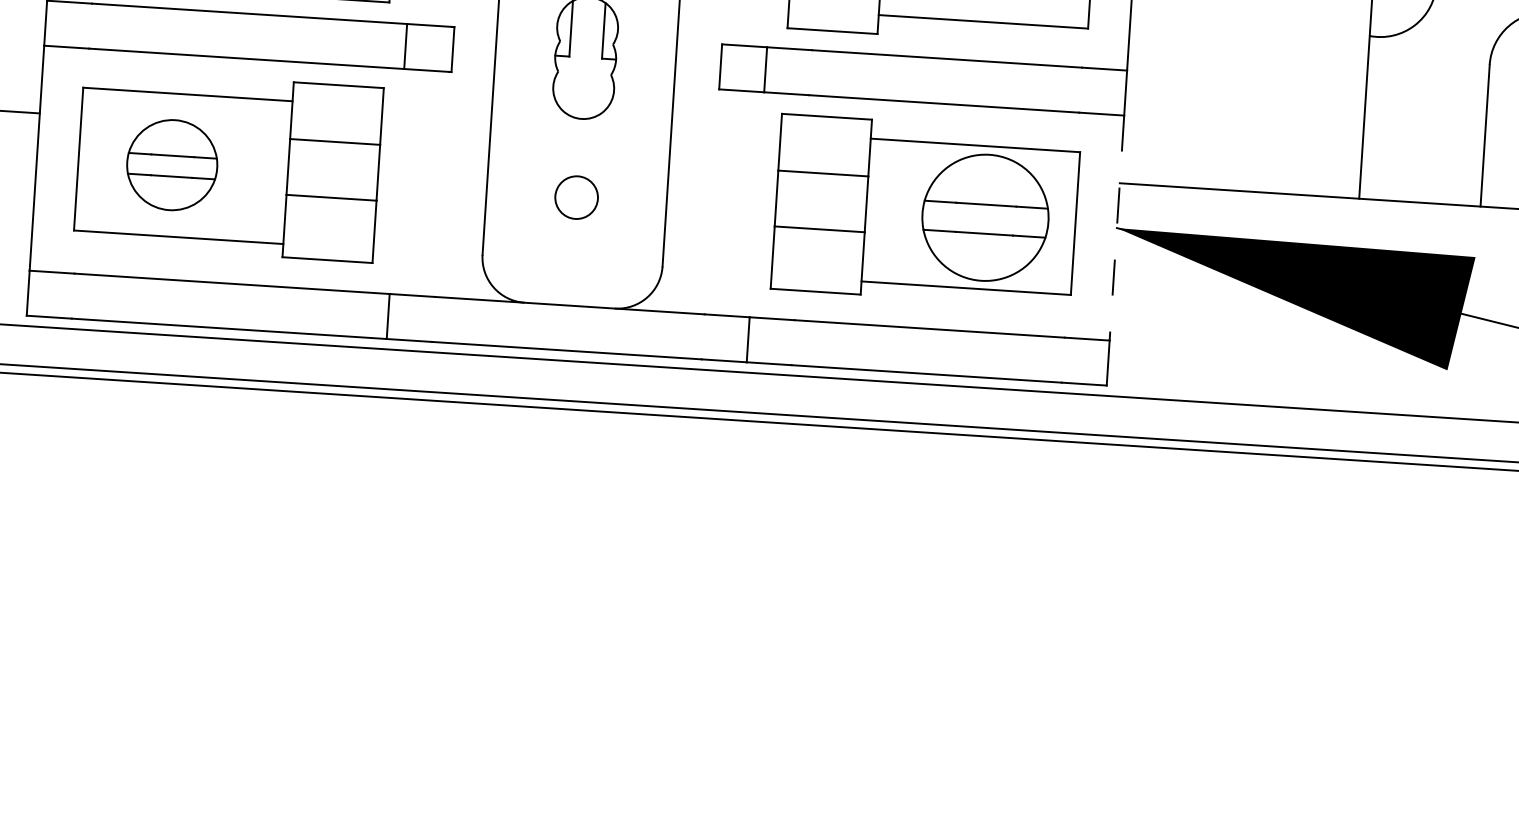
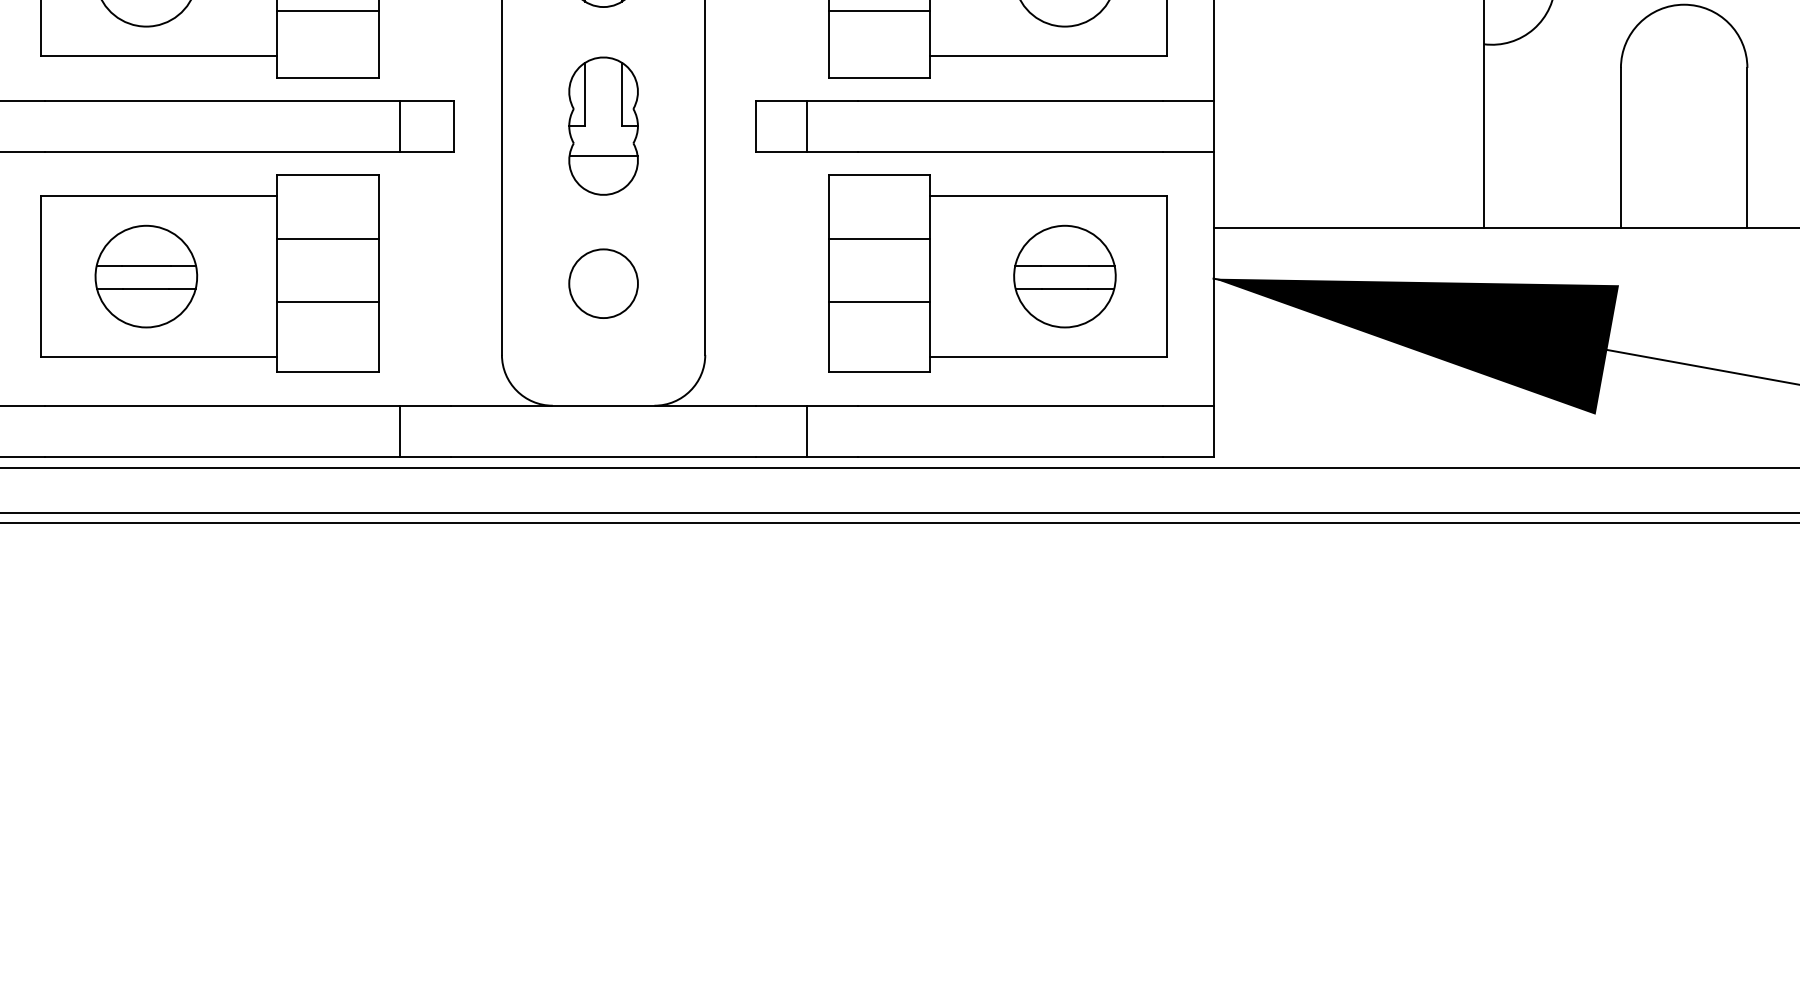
line: (583, 84) -> (603, 156), added
circle: (576, 197) -> (603, 283), size x1.43
part: (985, 217) -> (1064, 276), size x0.71
line: (1116, 228) -> (1213, 279), dashed -> solid

